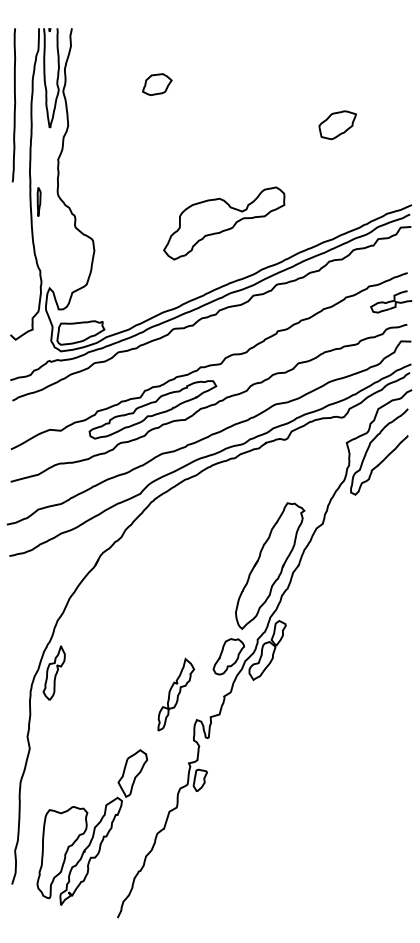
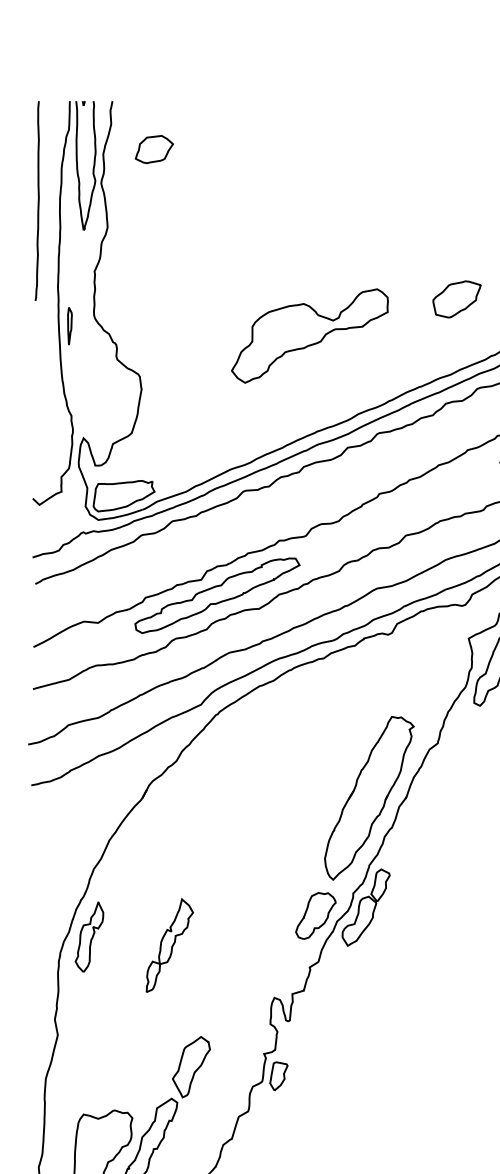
part: (157, 84) -> (154, 149), moved
part: (337, 125) -> (456, 299), moved
part: (224, 223) -> (310, 336), moved
part: (176, 694) -> (170, 945), moved

